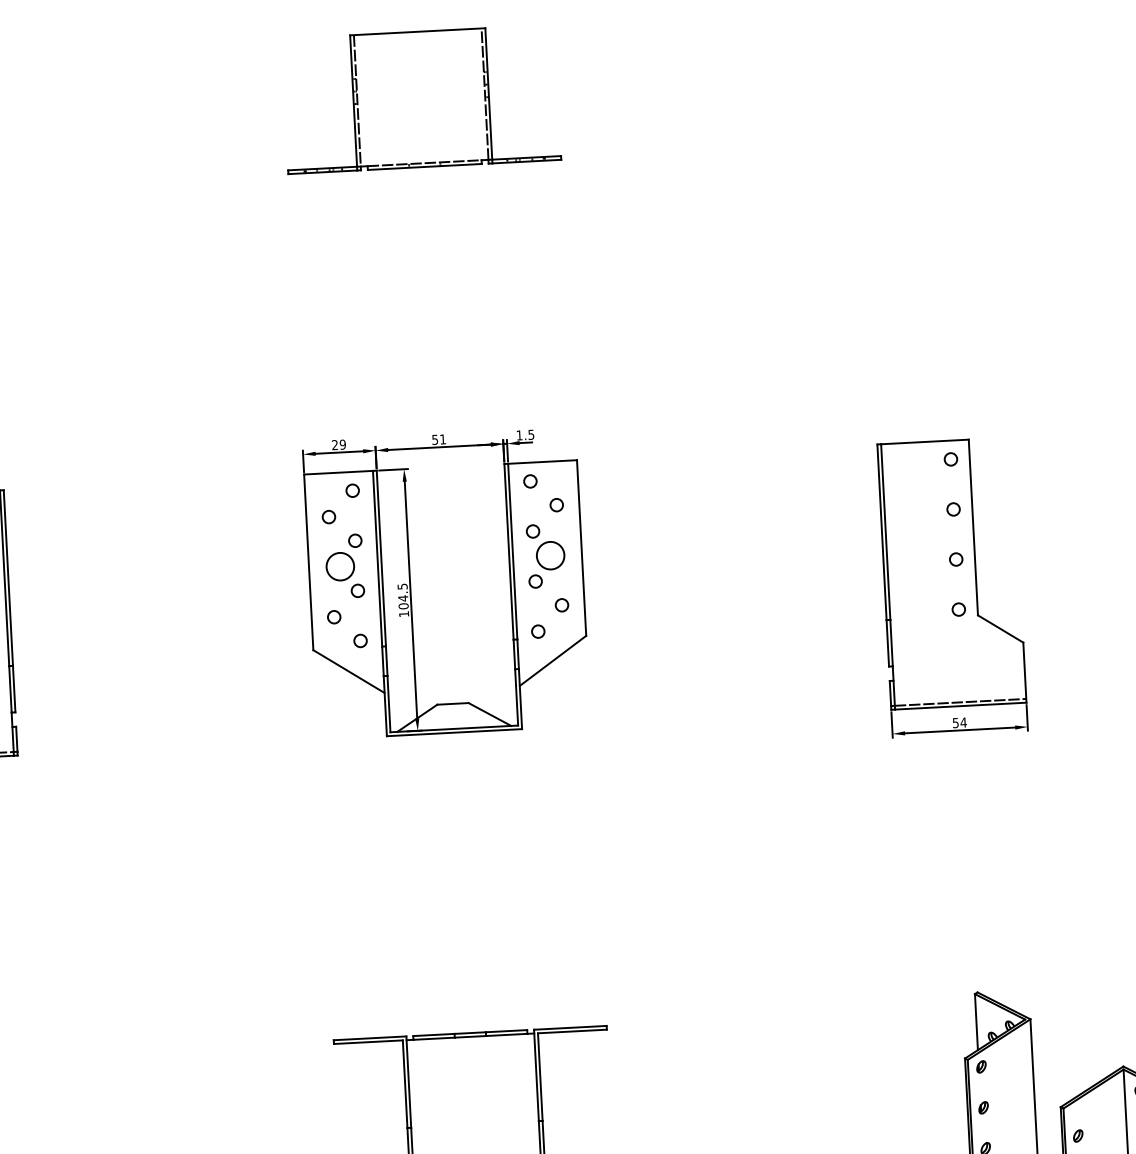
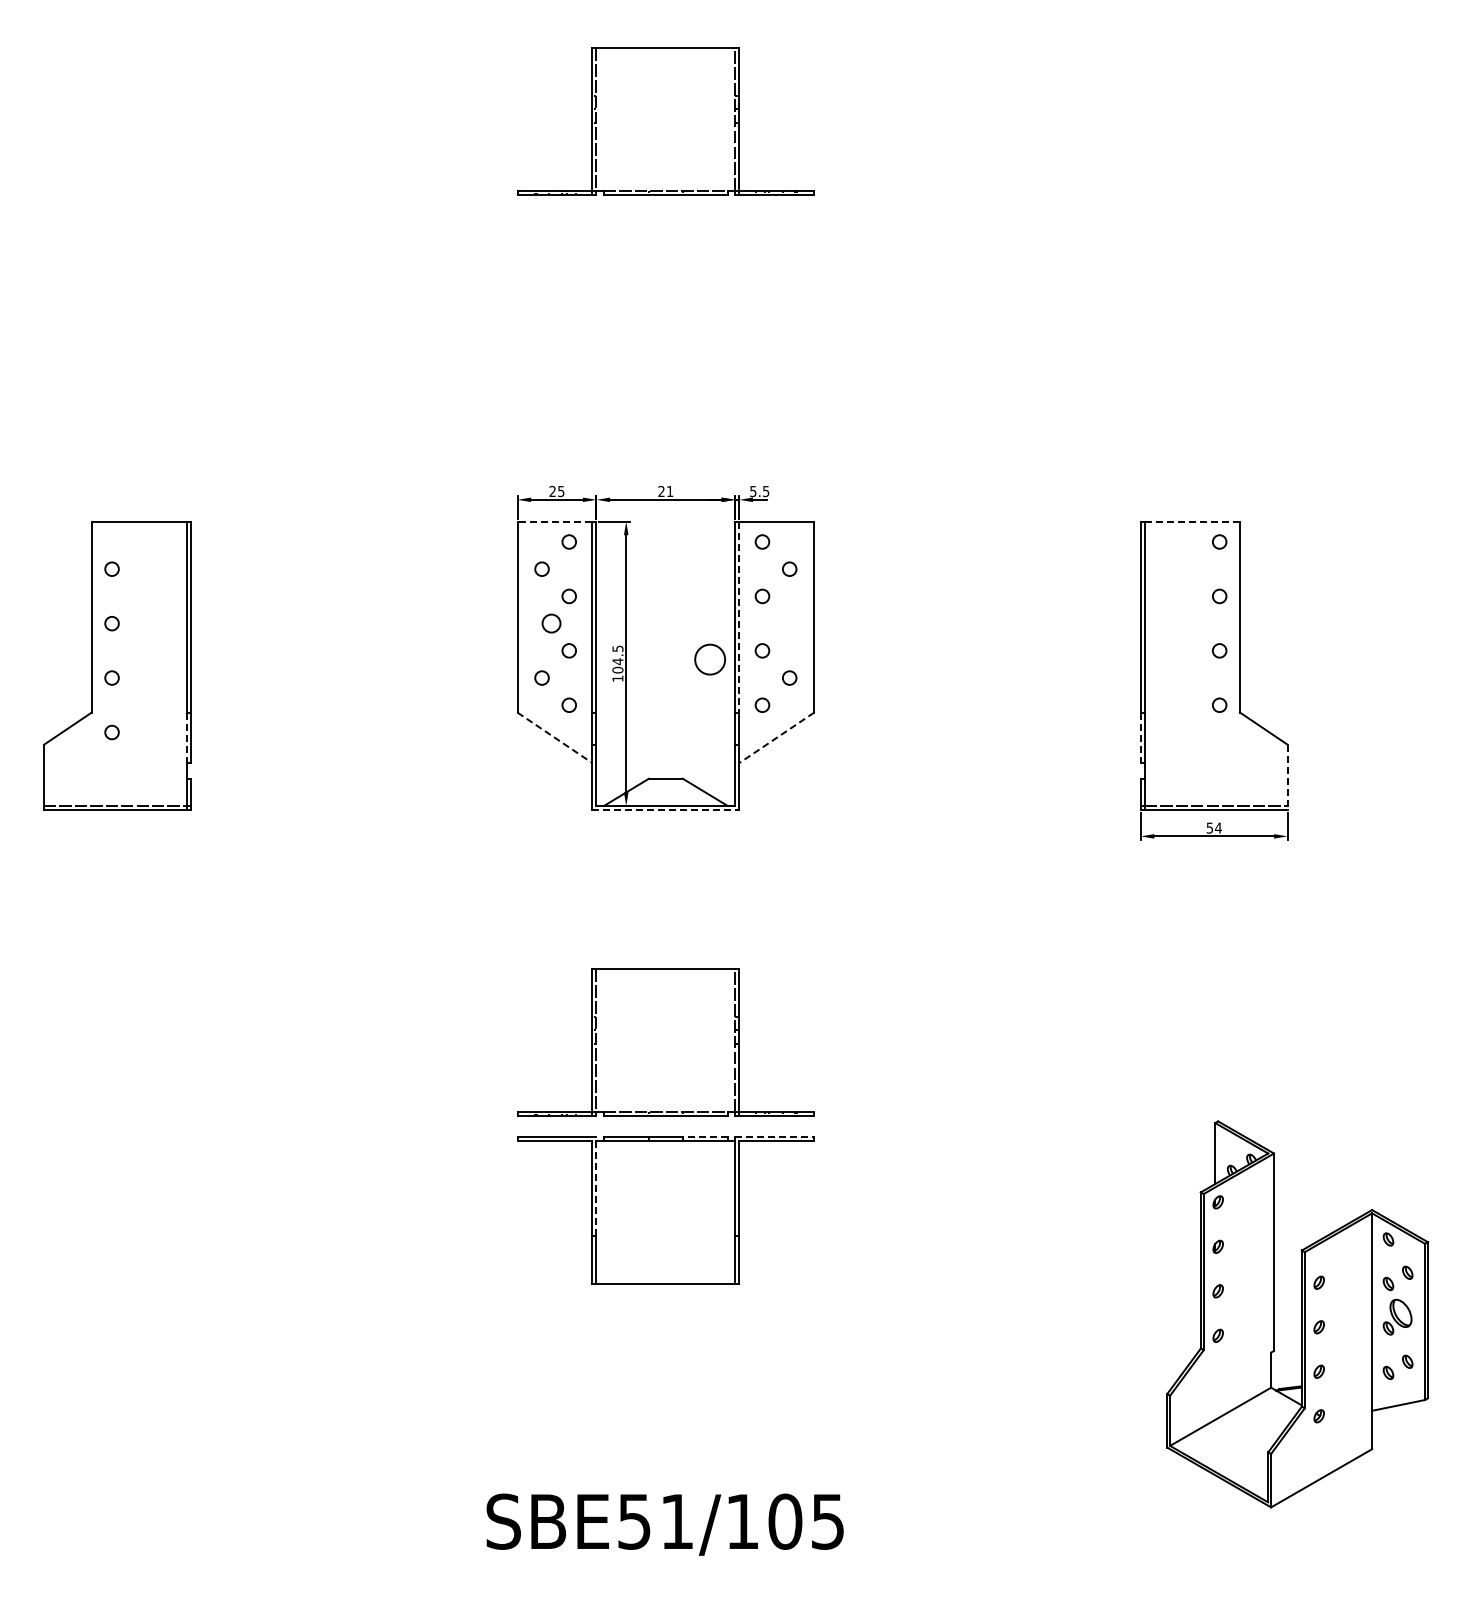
text: (519, 435) -> (753, 491), 1.5 -> 5.5
text: (435, 439) -> (661, 491), 51 -> 21
line: (924, 441) -> (1192, 521), solid -> dashed
text: (342, 444) -> (560, 491), 29 -> 25
line: (338, 472) -> (554, 521), solid -> dashed
line: (512, 551) -> (739, 617), solid -> dashed
circle: (550, 555) -> (709, 659), moved
circle: (340, 566) -> (551, 623), size x0.6
line: (887, 643) -> (1140, 738), solid -> dashed
line: (552, 661) -> (776, 738), solid -> dashed
line: (349, 672) -> (555, 738), solid -> dashed
line: (1024, 672) -> (1287, 777), solid -> dashed
line: (10, 689) -> (186, 738), solid -> dashed
line: (455, 733) -> (666, 810), solid -> dashed
part: (465, 946) -> (665, 1042), added
line: (571, 1027) -> (775, 1136), solid -> dashed
line: (505, 1031) -> (704, 1136), solid -> dashed
line: (408, 1082) -> (596, 1186), solid -> dashed

